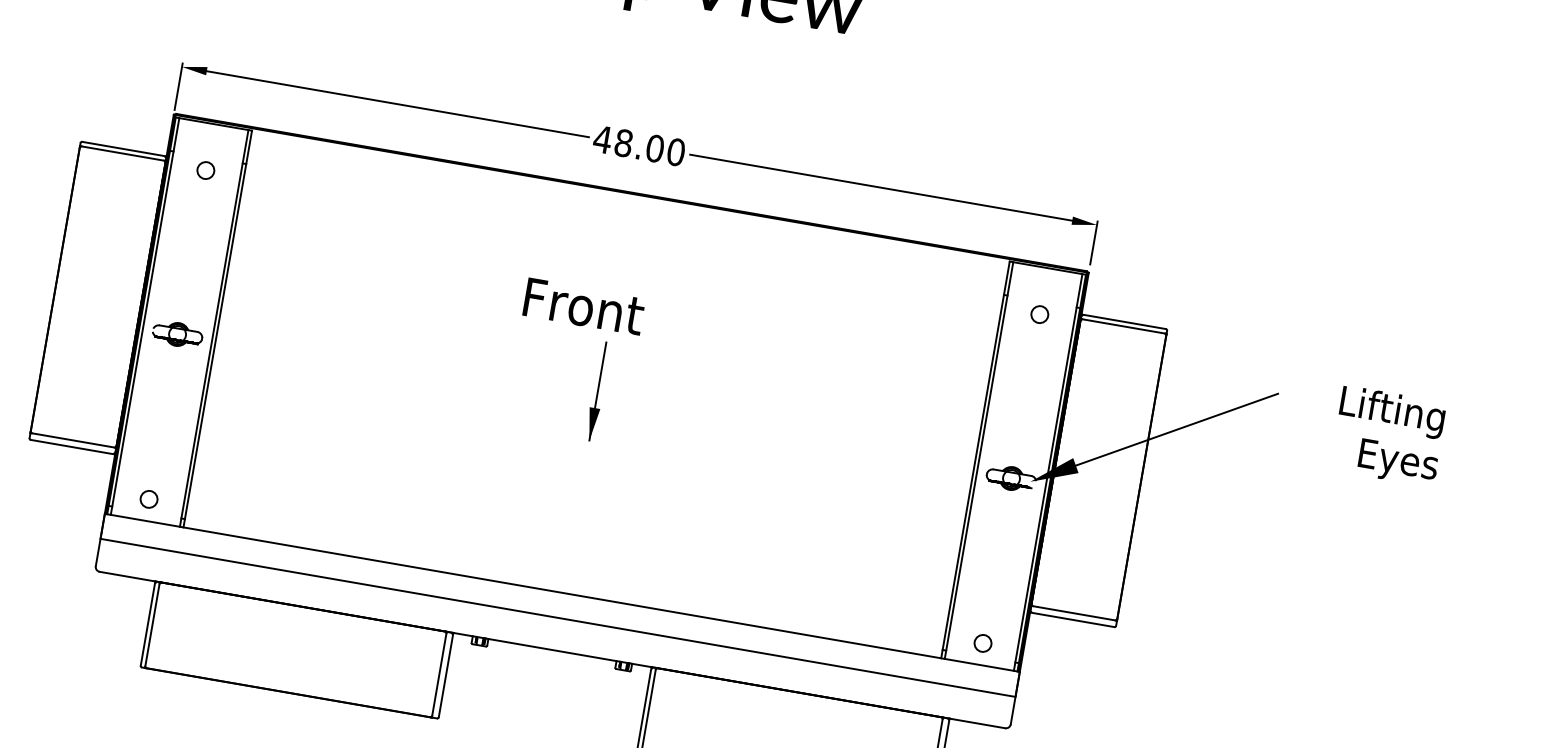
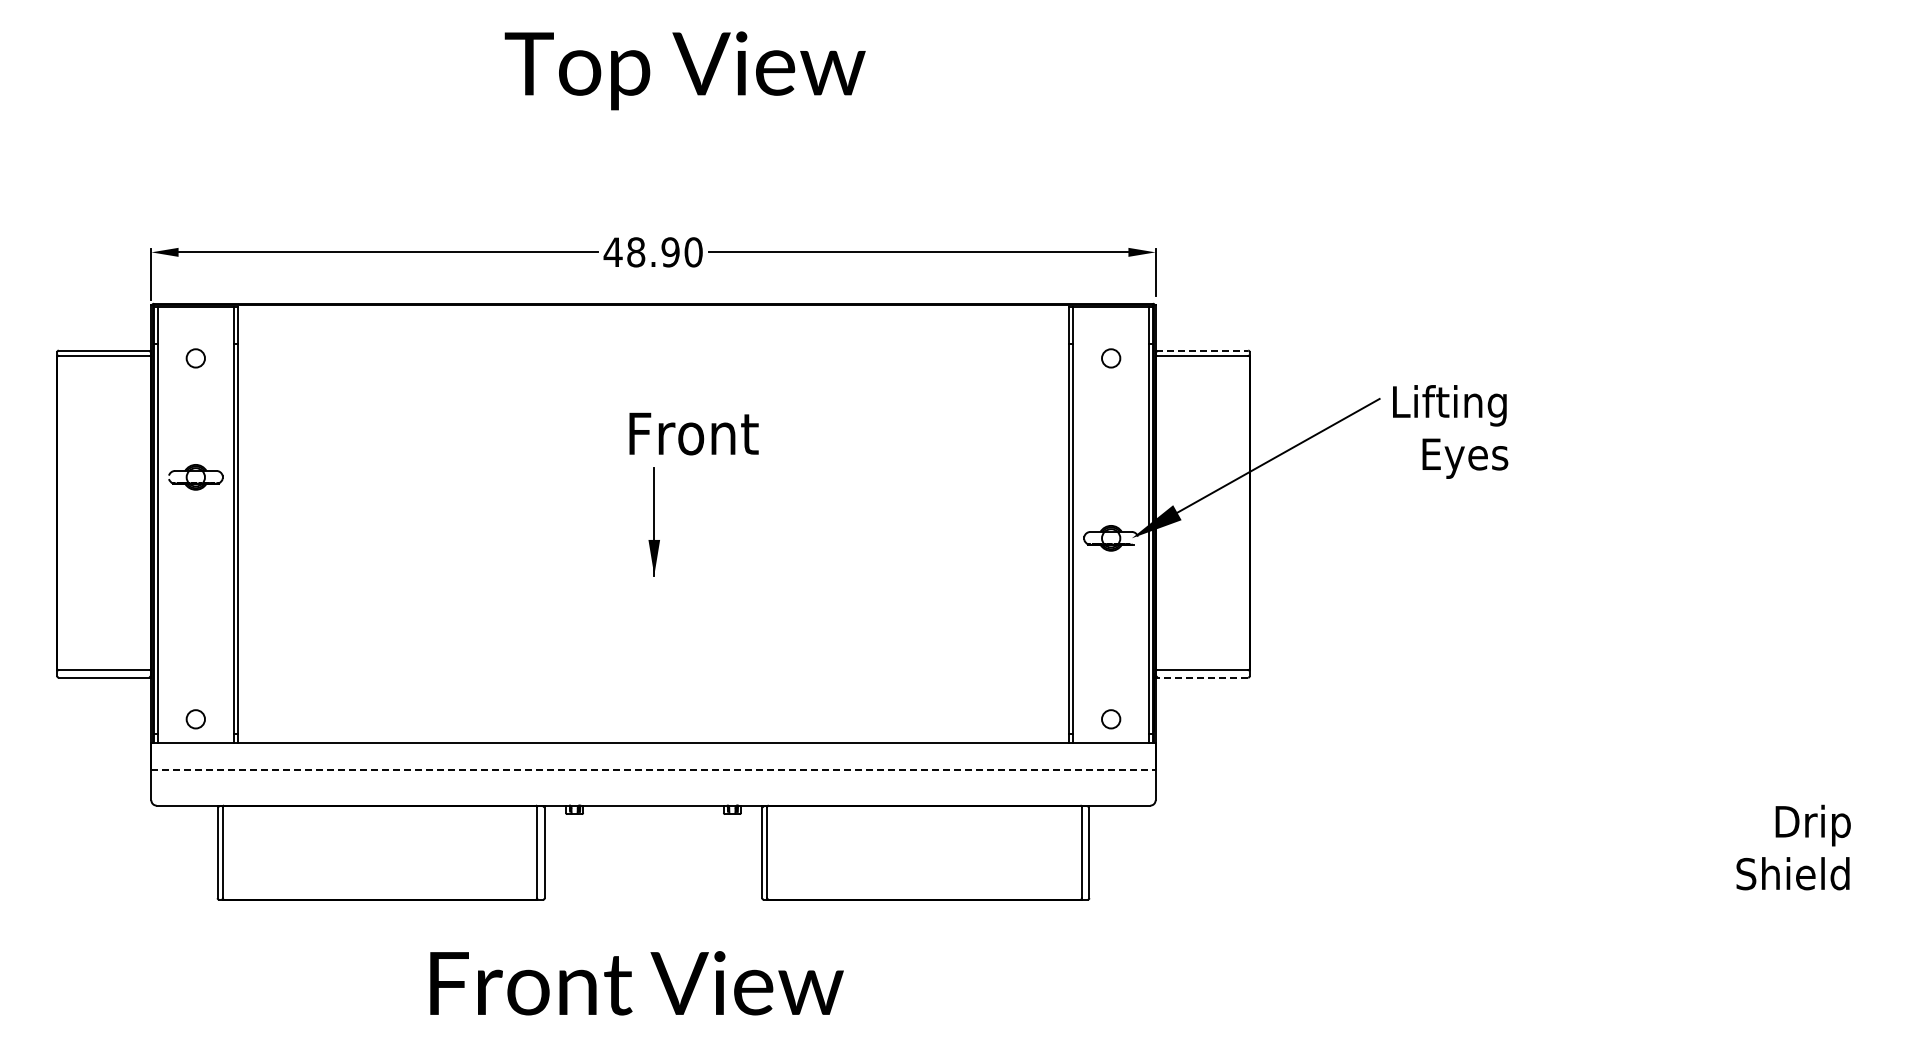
text: (655, 148) -> (670, 252), 48.00 -> 48.90
text: (583, 306) -> (693, 433), moved
line: (1124, 321) -> (1202, 350), solid -> dashed
part: (177, 334) -> (195, 477), moved
text: (1388, 435) -> (1450, 431), moved
line: (558, 618) -> (654, 770), solid -> dashed
line: (1071, 619) -> (1201, 677), solid -> dashed

